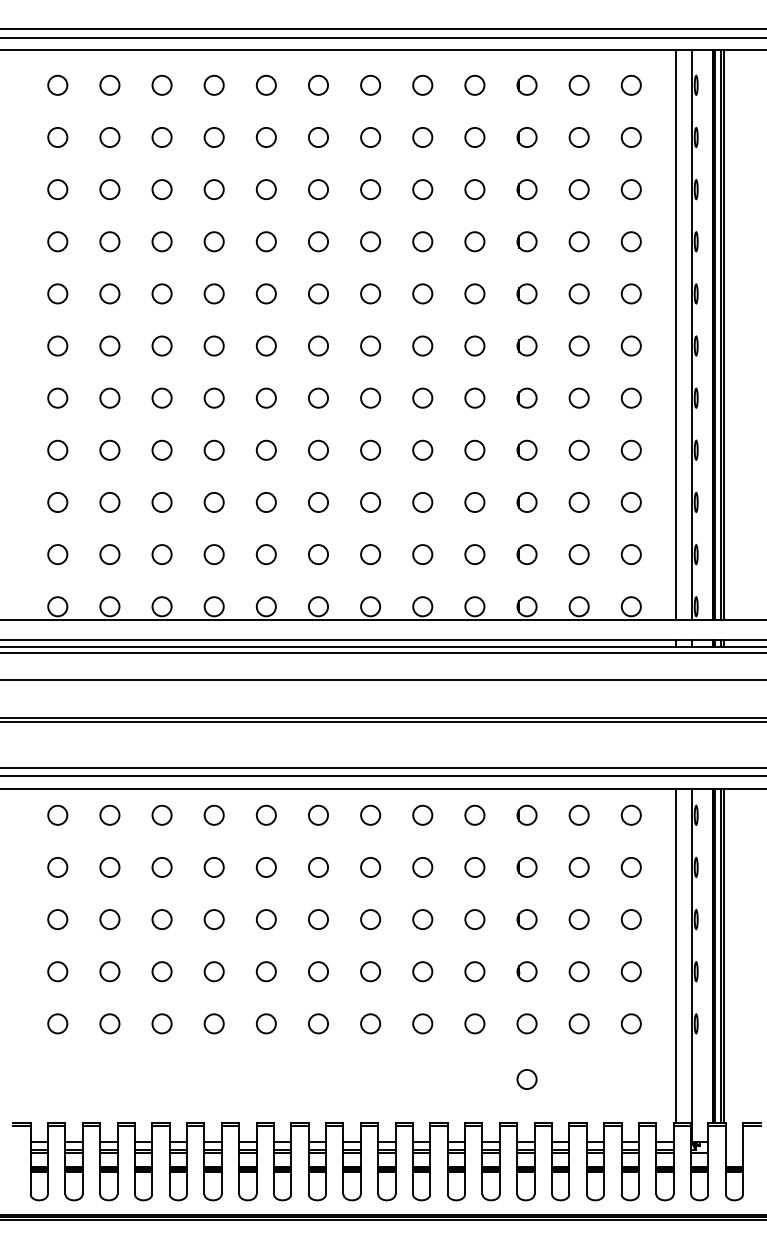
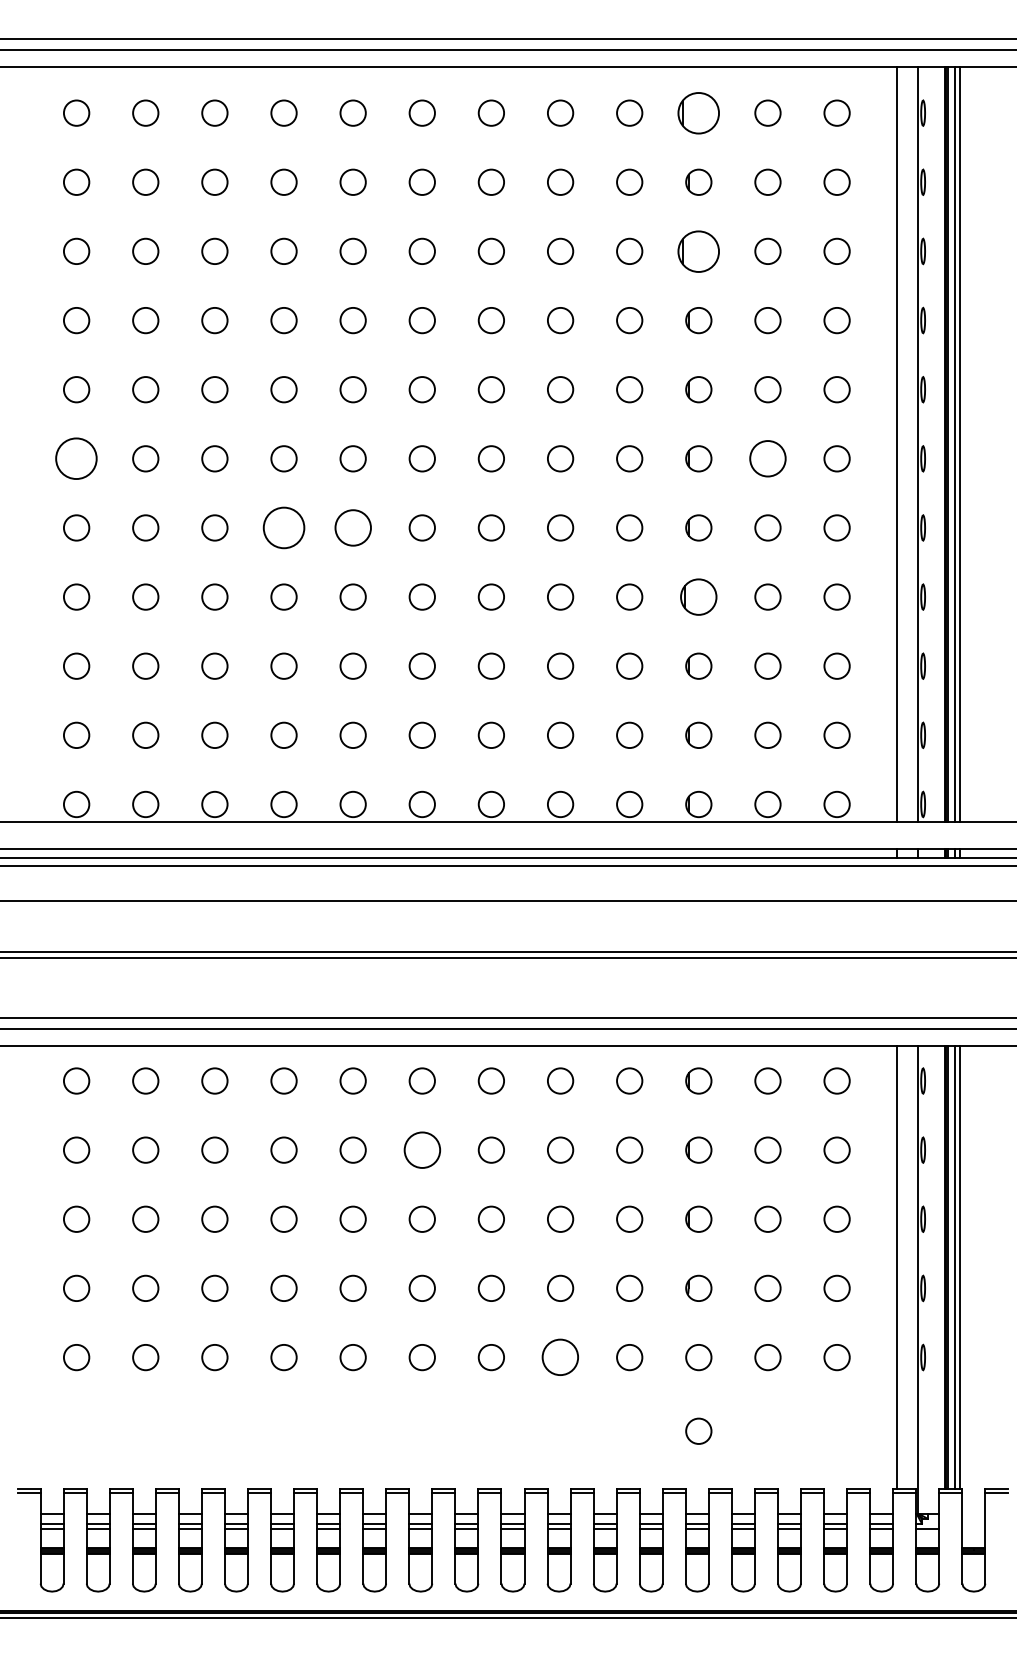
part: (526, 84) -> (698, 112), size x1.6
part: (526, 188) -> (698, 250), size x1.6
circle: (57, 345) -> (76, 458), size x1.6
circle: (578, 345) -> (767, 458), size x1.4
circle: (213, 397) -> (283, 527), size x1.6
circle: (265, 397) -> (352, 527), size x1.4
part: (526, 449) -> (698, 596), size x1.4
circle: (317, 866) -> (421, 1149), size x1.4
circle: (422, 1023) -> (560, 1357), size x1.4

